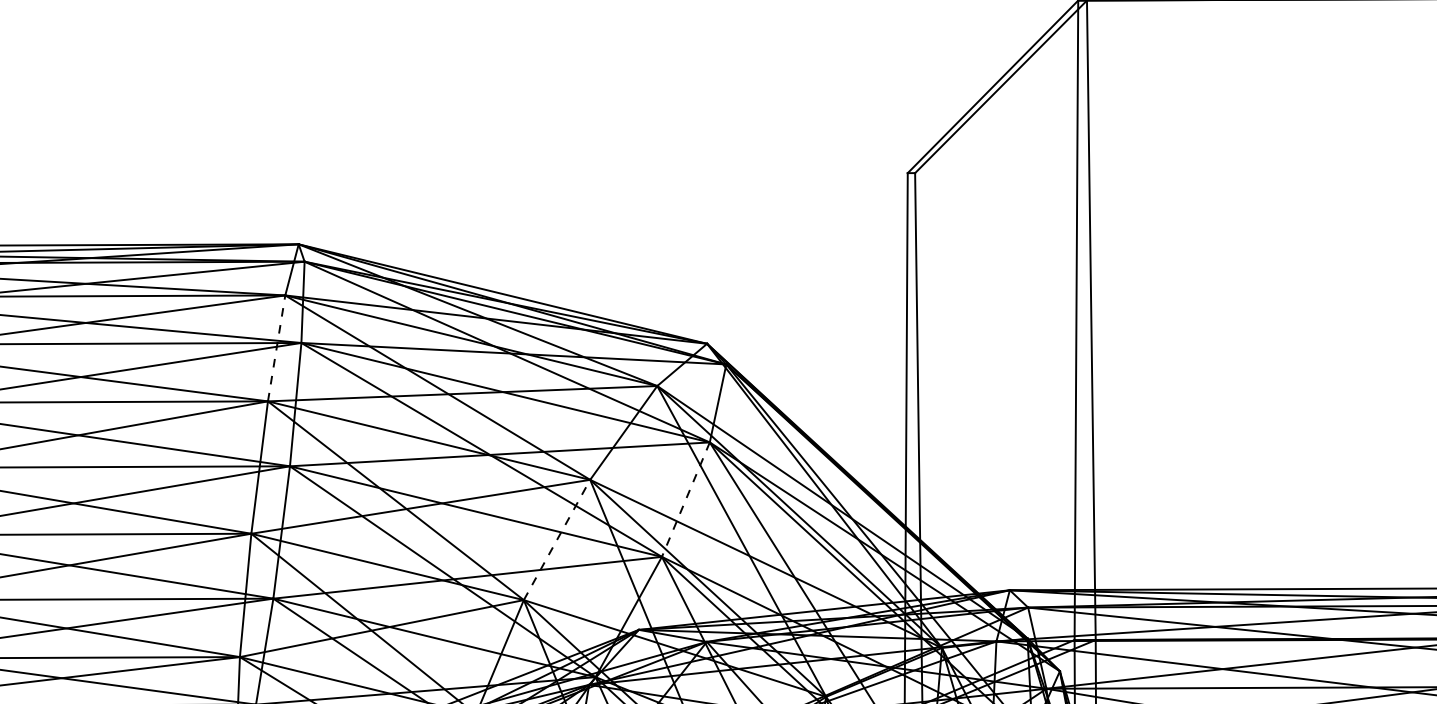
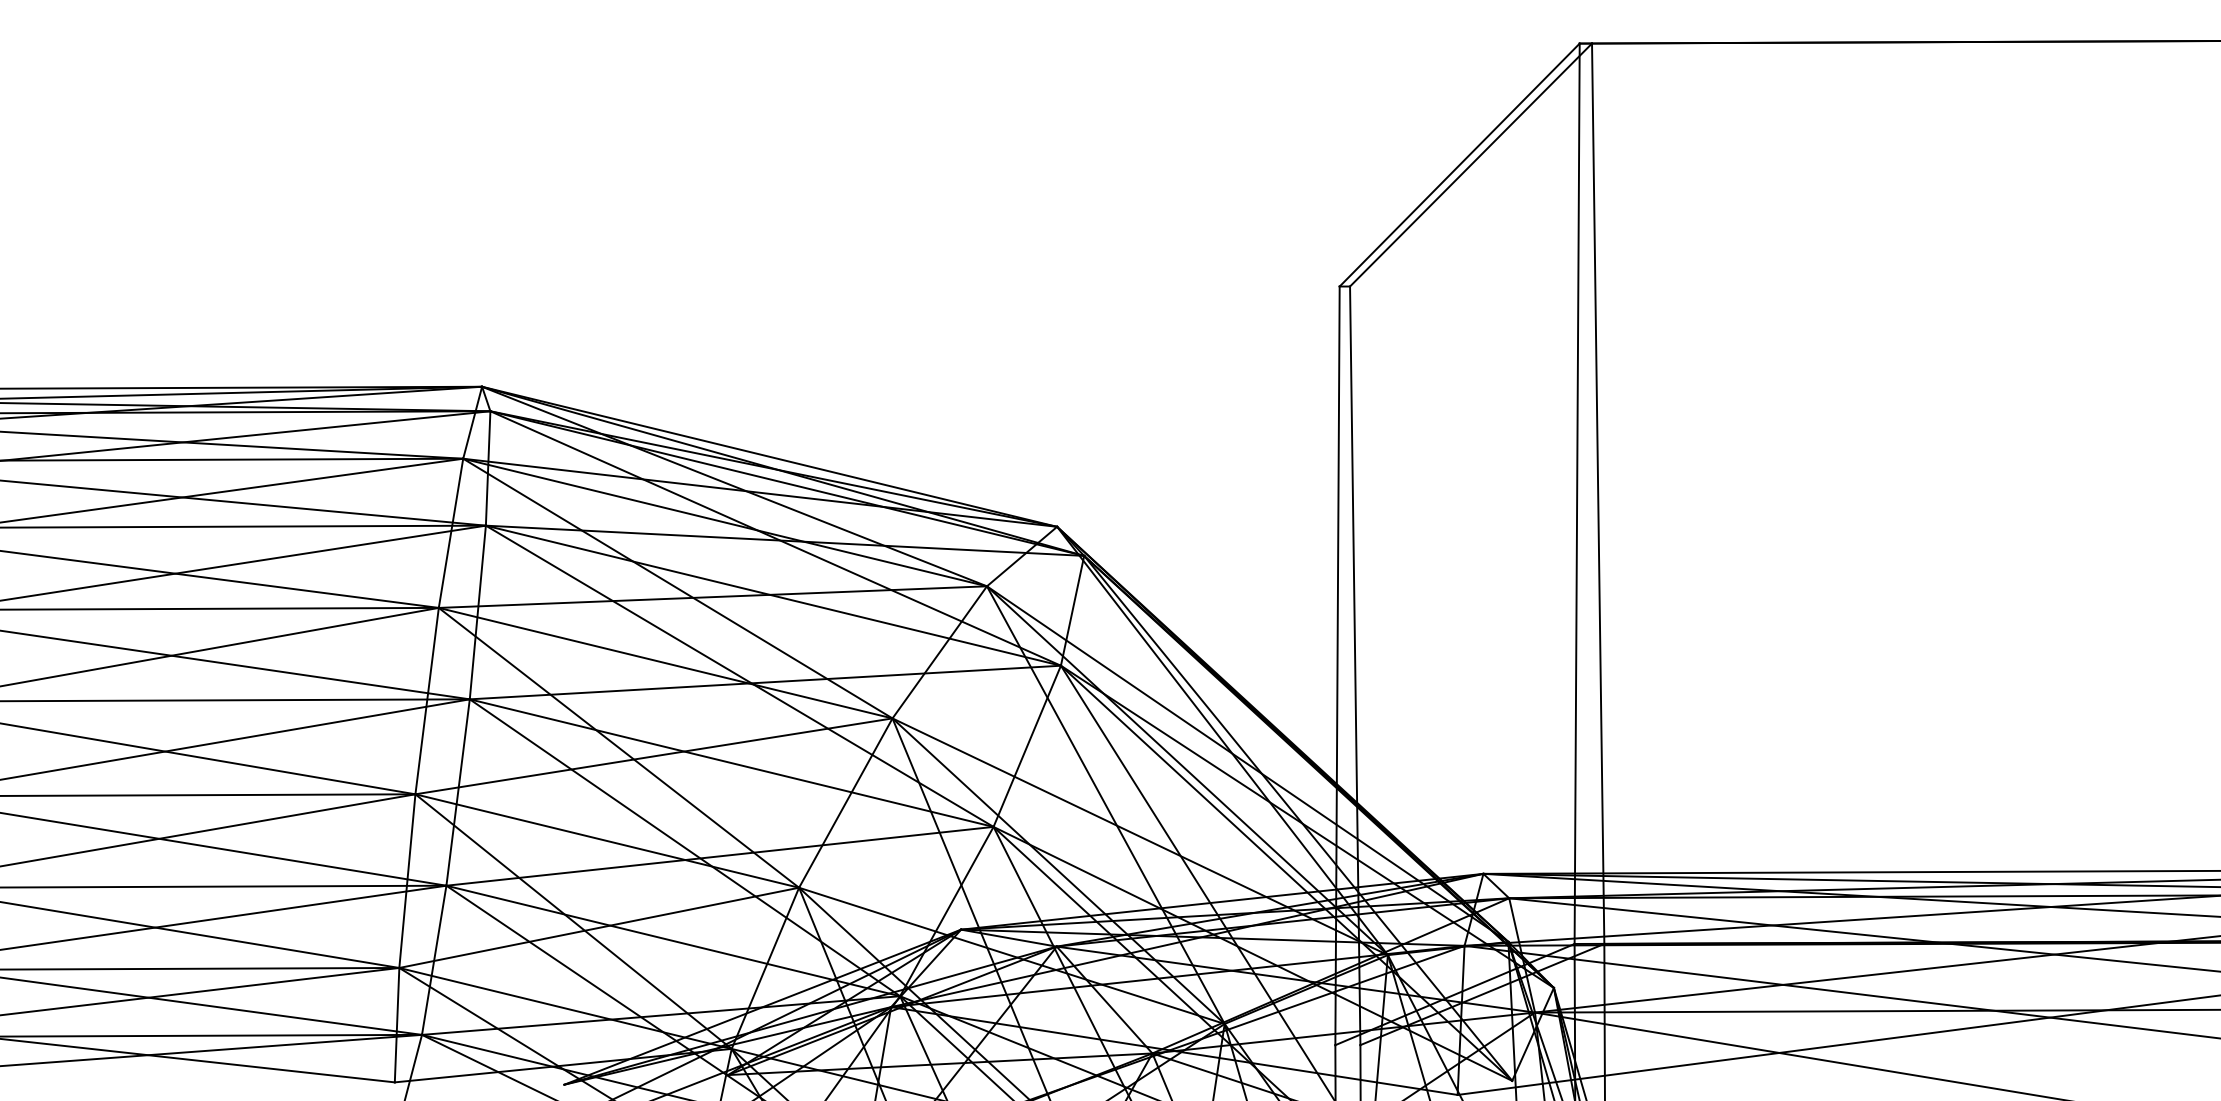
line: (276, 348) -> (451, 533), dashed -> solid
line: (686, 499) -> (1027, 746), dashed -> solid
line: (556, 540) -> (845, 803), dashed -> solid

